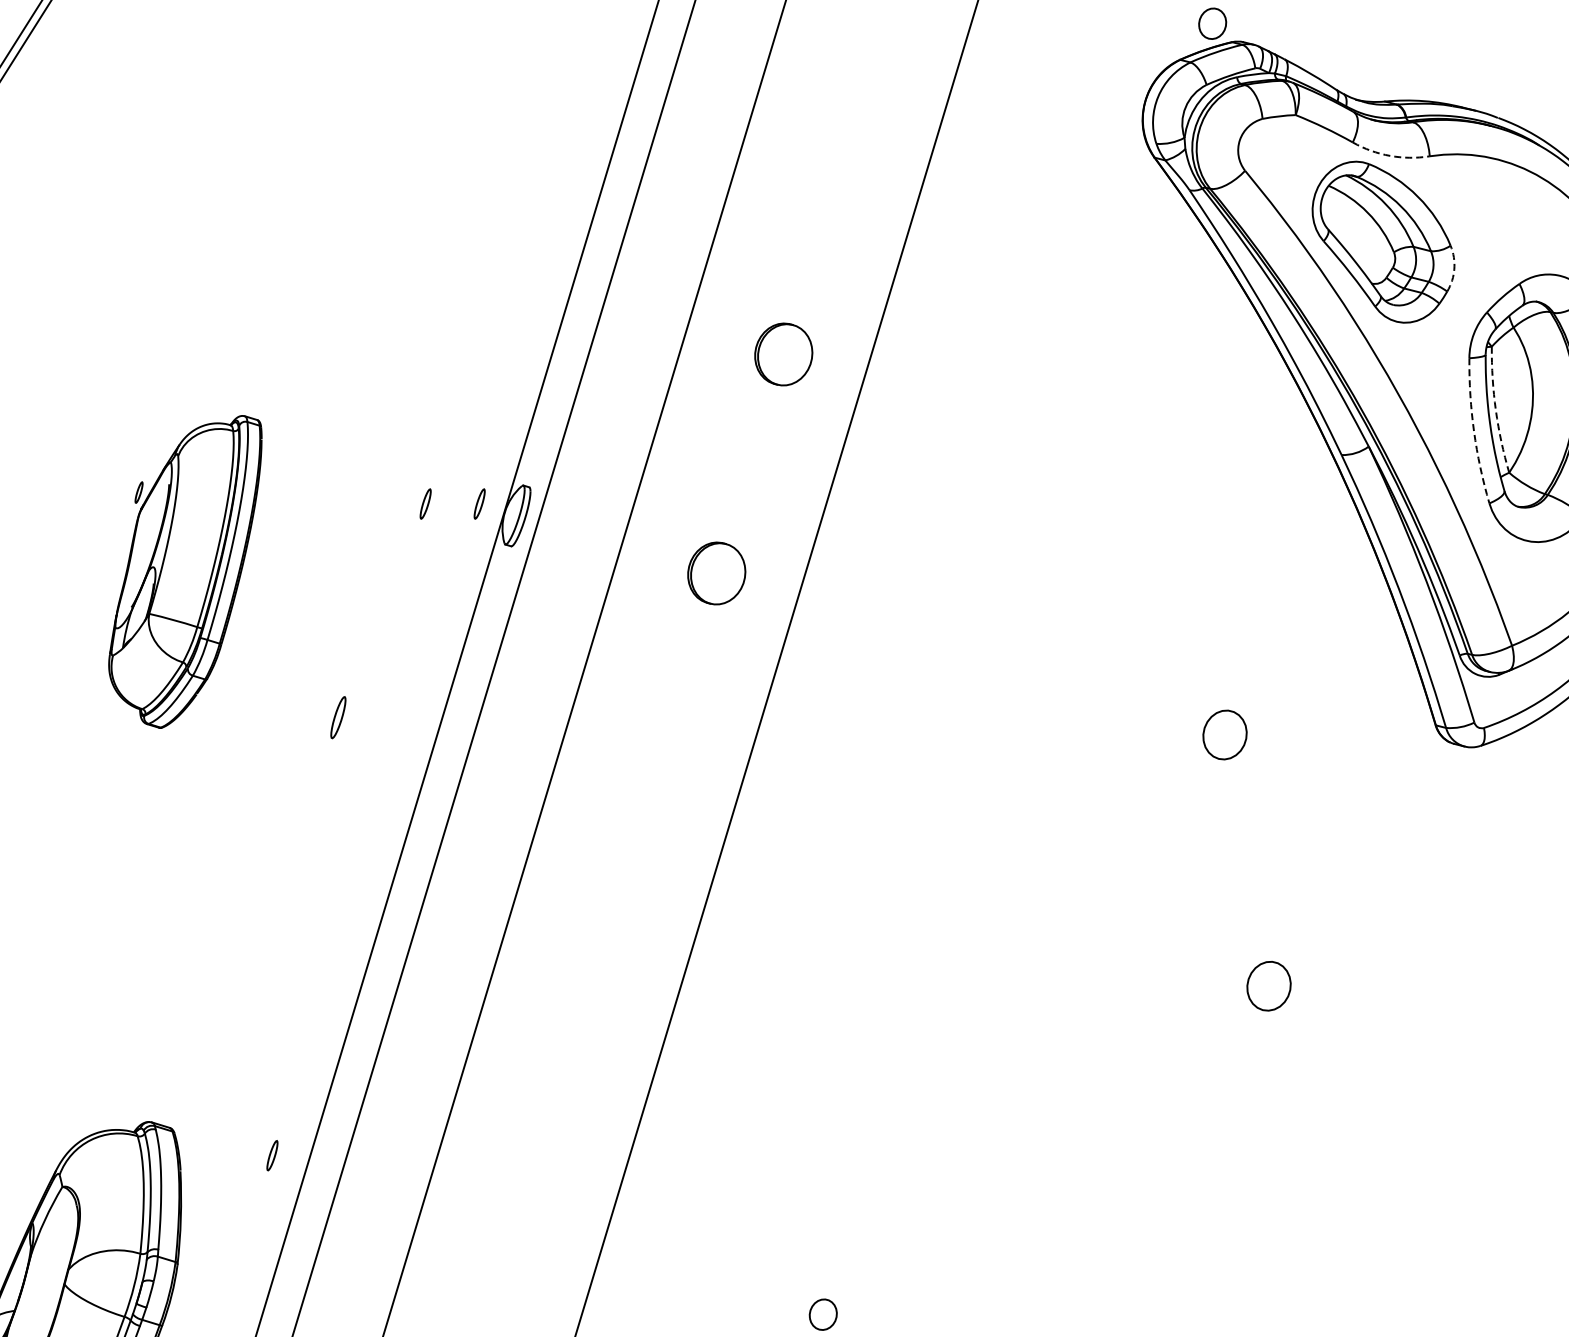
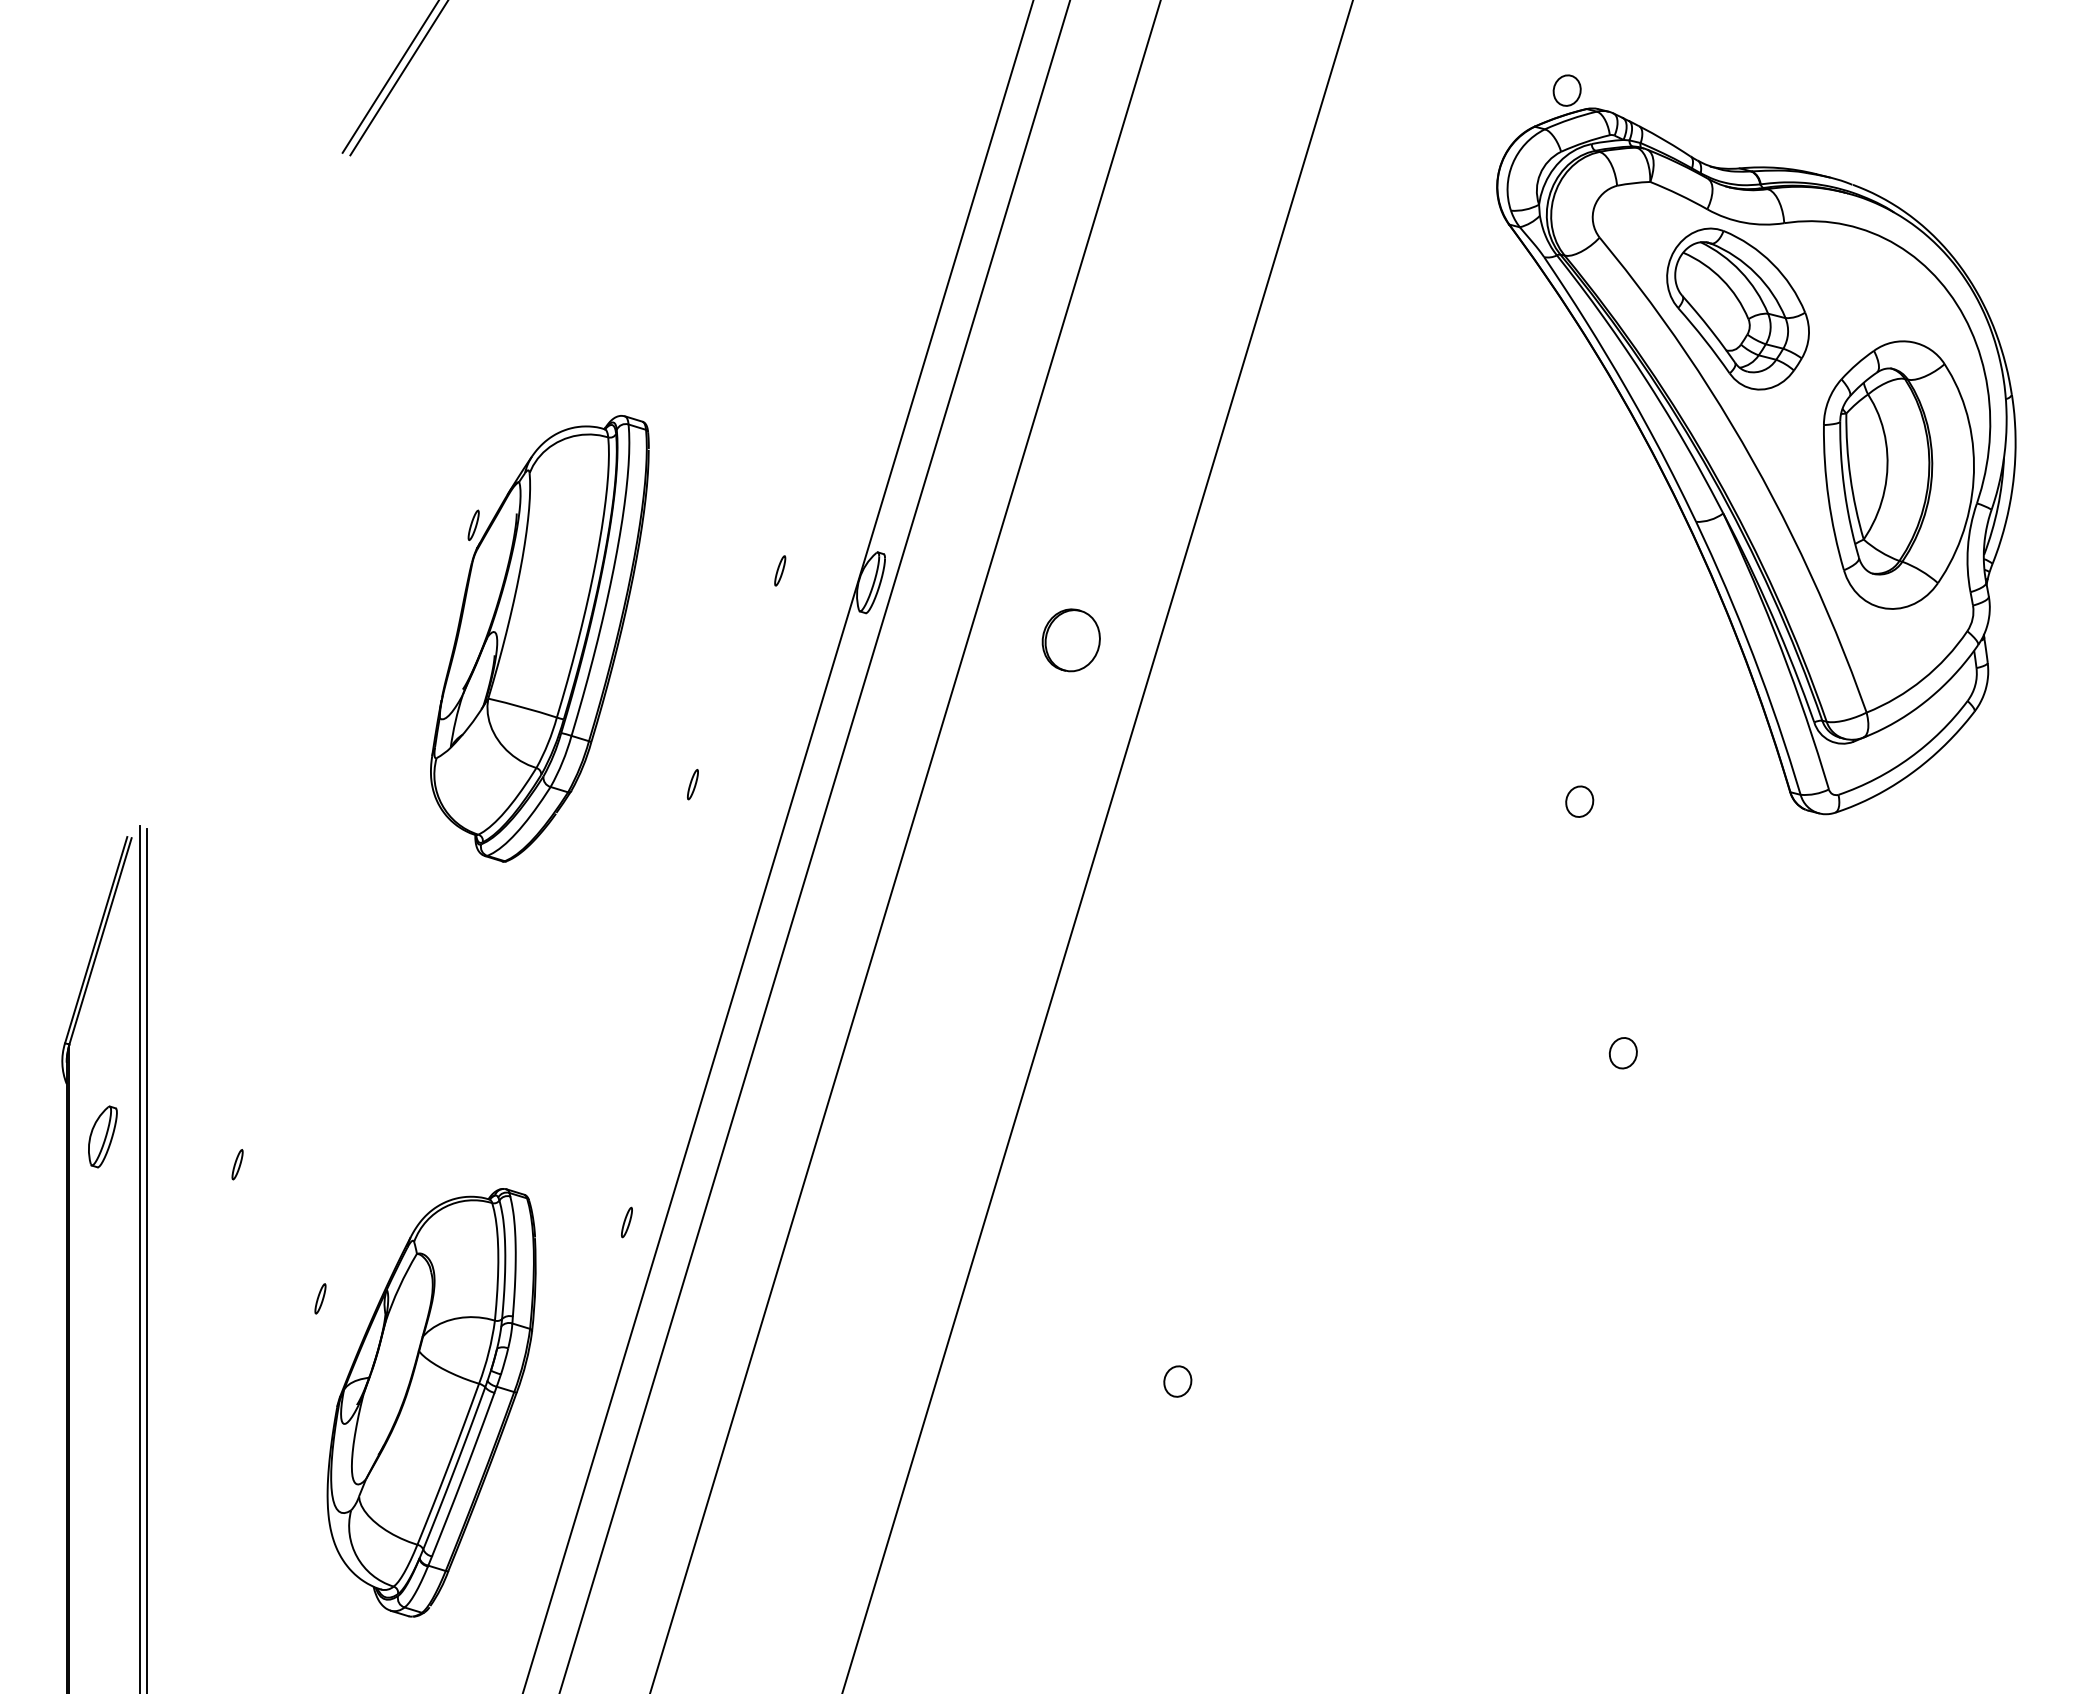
arc: (1389, 155) -> (1744, 222), dashed -> solid
arc: (1453, 268) -> (1808, 335), dashed -> solid
part: (782, 354) -> (1137, 421), removed
arc: (1495, 410) -> (1850, 477), dashed -> solid
arc: (1473, 431) -> (1828, 498), dashed -> solid
part: (479, 503) -> (834, 570), removed
part: (184, 571) -> (539, 638), size x1.43
part: (337, 717) -> (692, 784), size x0.71
part: (1224, 734) -> (1579, 801), size x0.62
part: (1267, 986) -> (1622, 1053), size x0.62

